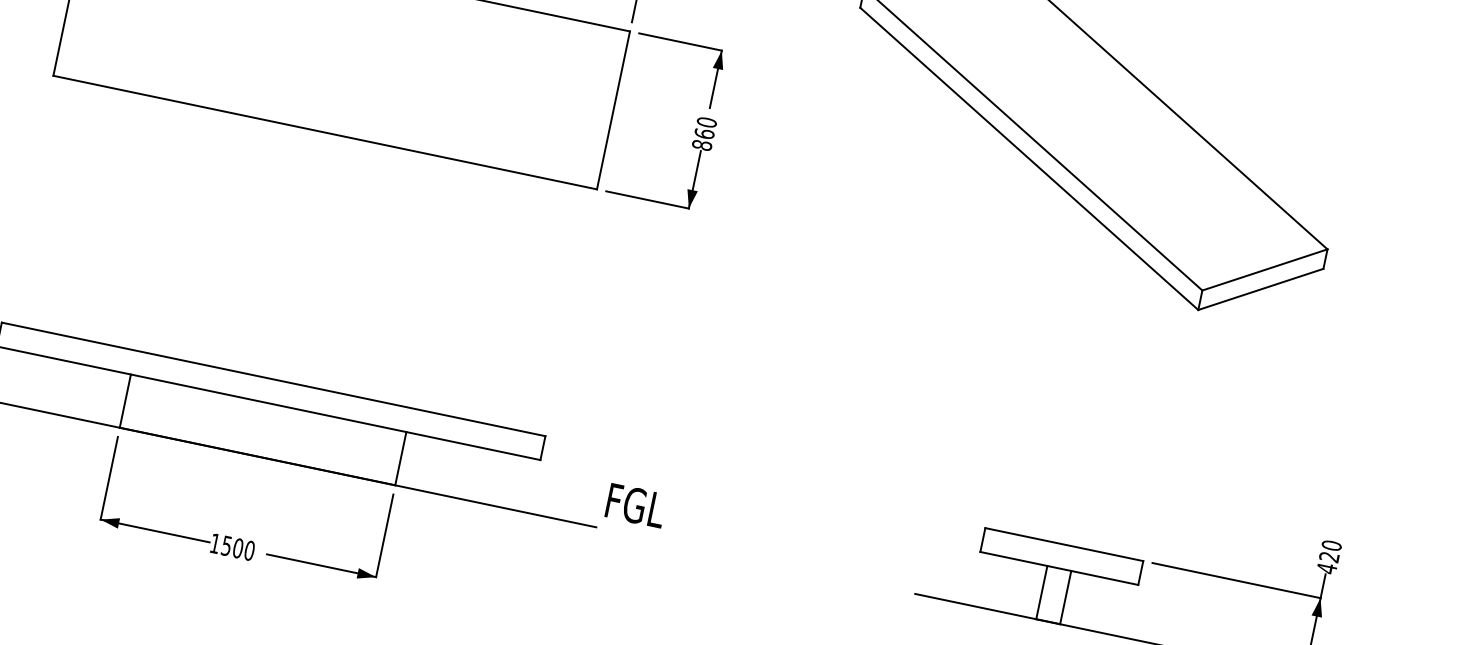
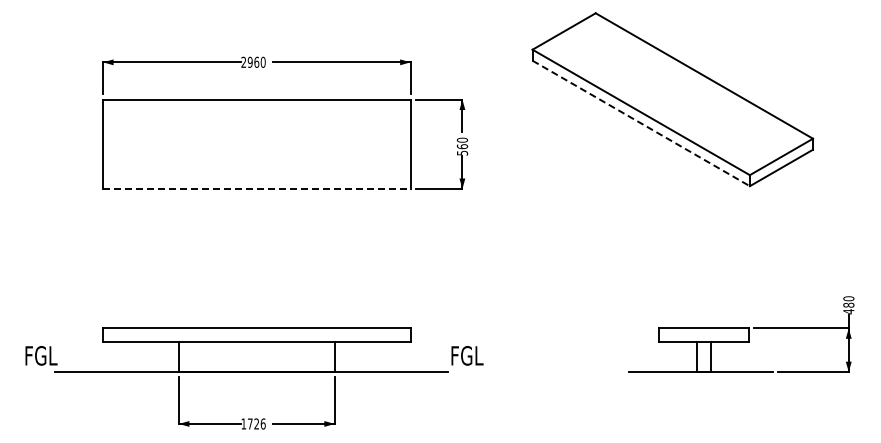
line: (324, 131) -> (256, 188), solid -> dashed
text: (700, 143) -> (461, 152), 860 -> 560
line: (1029, 159) -> (641, 123), solid -> dashed
text: (237, 547) -> (256, 423), 1500 -> 1726
text: (1329, 555) -> (848, 304), 420 -> 480

